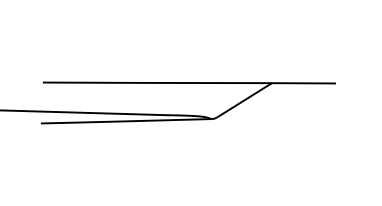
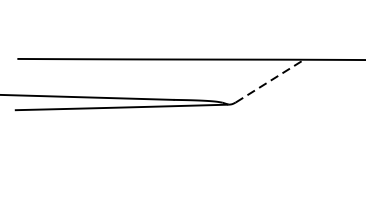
line: (244, 100) -> (269, 81), solid -> dashed

